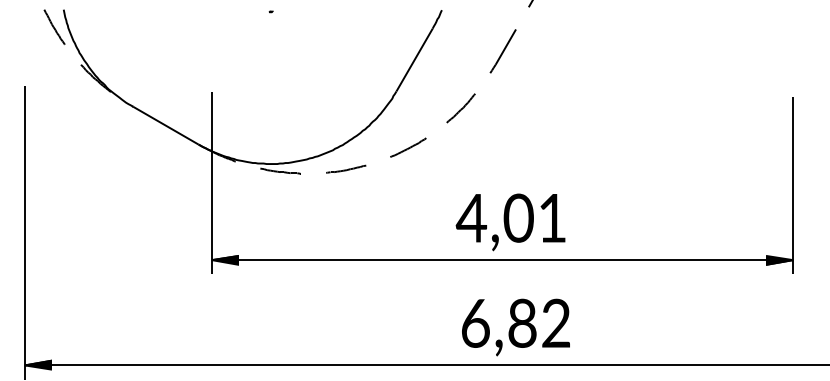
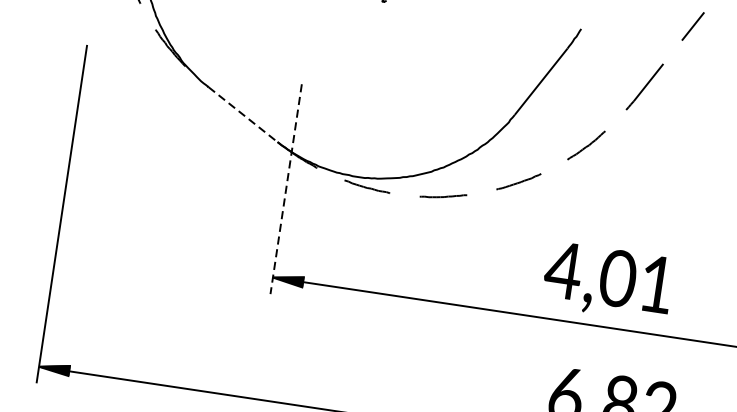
line: (165, 125) -> (242, 114), solid -> dashed
line: (211, 183) -> (285, 189), solid -> dashed
text: (510, 222) -> (607, 282), moved

